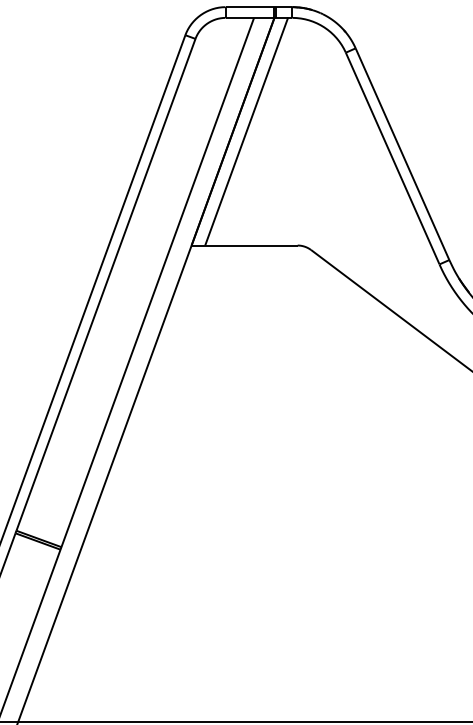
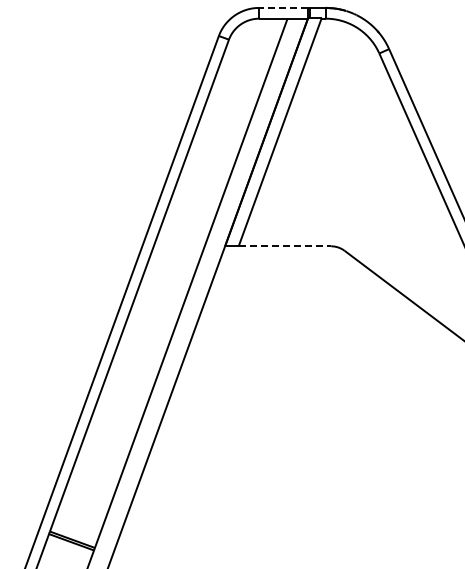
line: (249, 7) -> (282, 8), solid -> dashed
line: (251, 245) -> (284, 246), solid -> dashed

